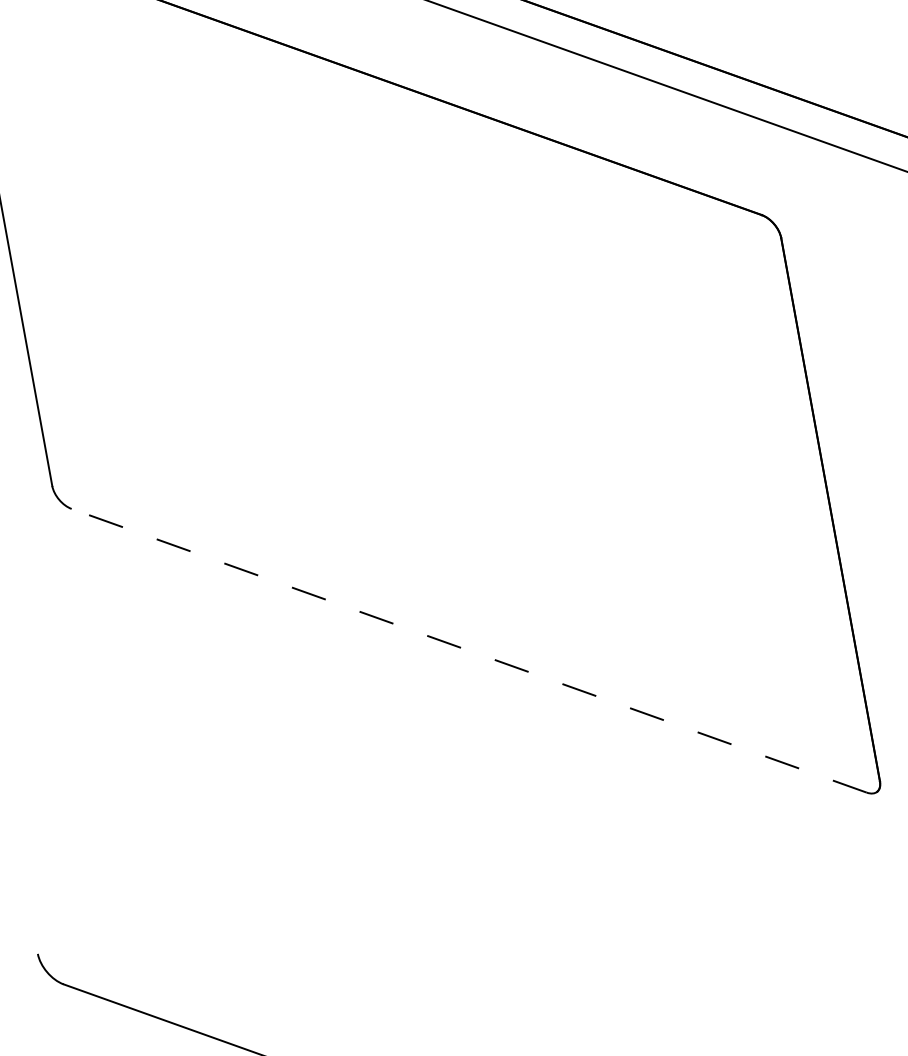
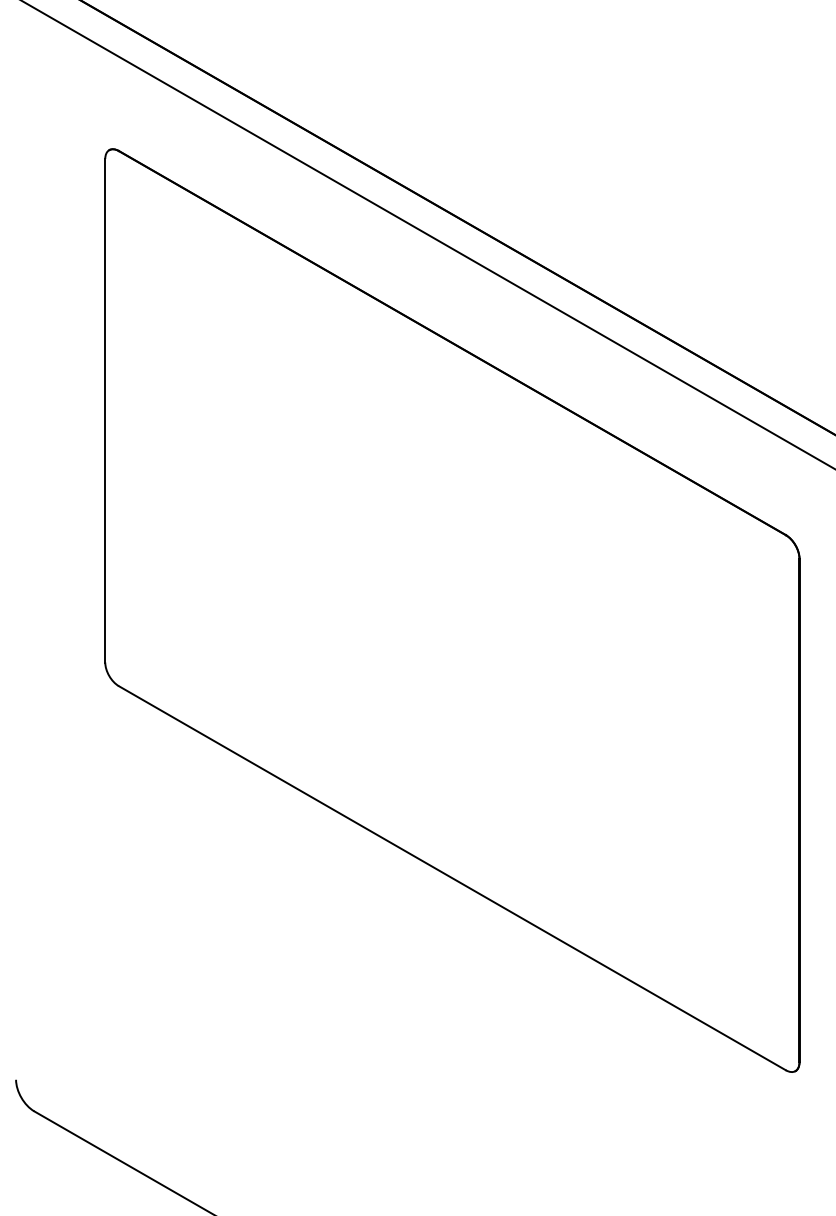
line: (469, 651) -> (452, 878), dashed -> solid

